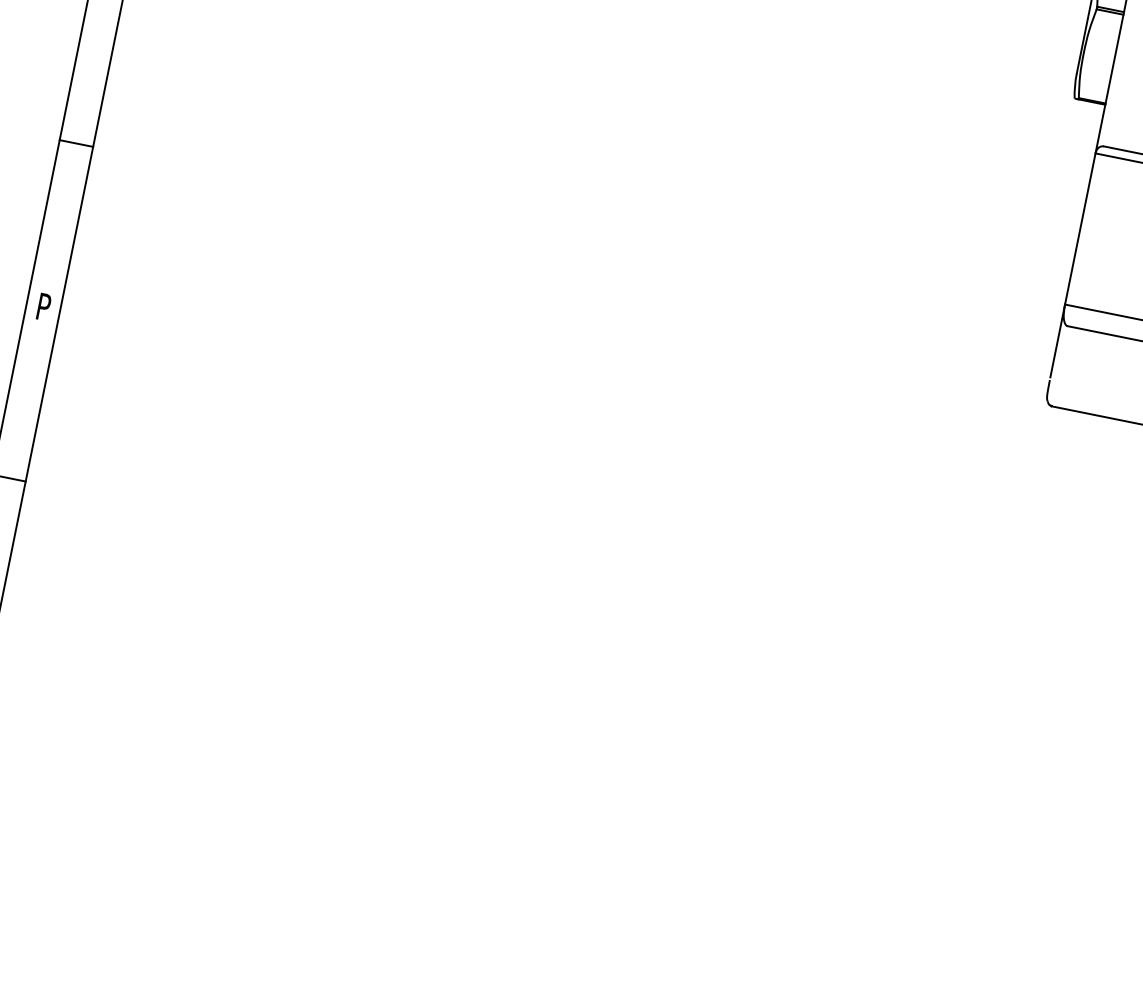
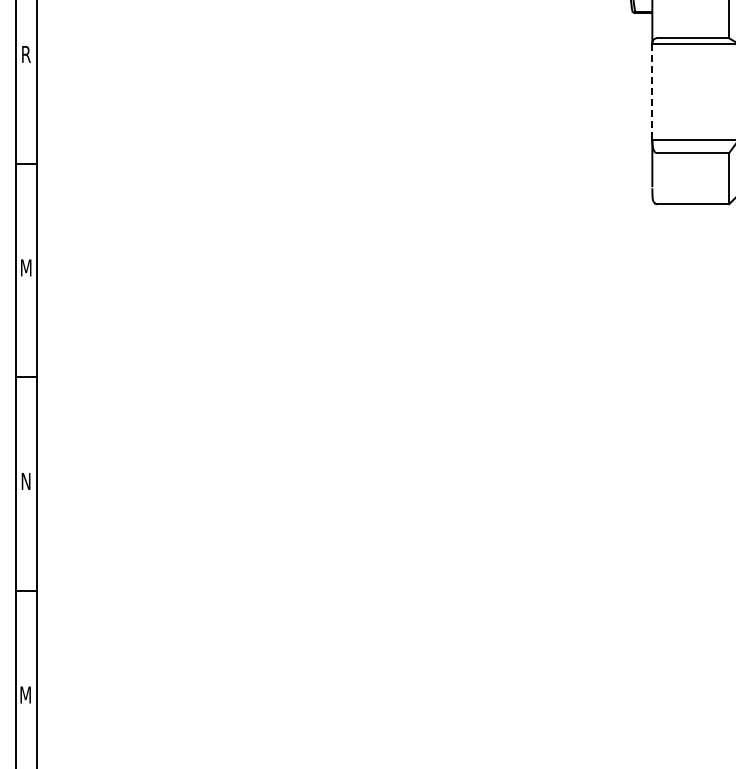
line: (1080, 229) -> (652, 92), solid -> dashed
text: (43, 306) -> (26, 267), P -> M

